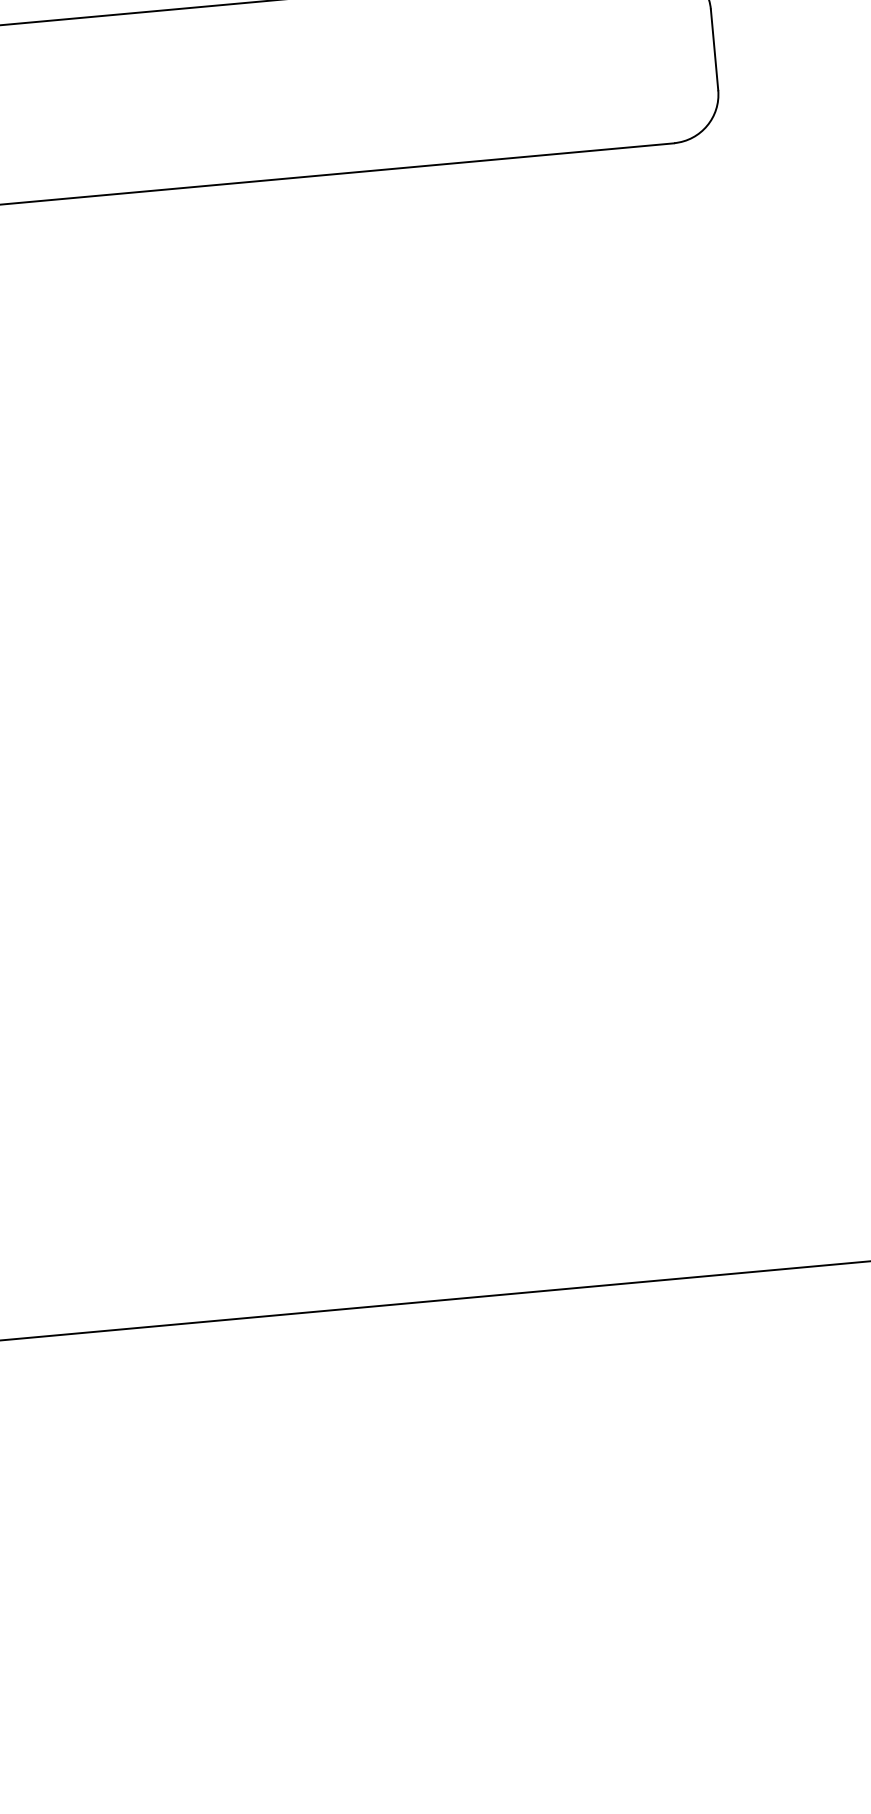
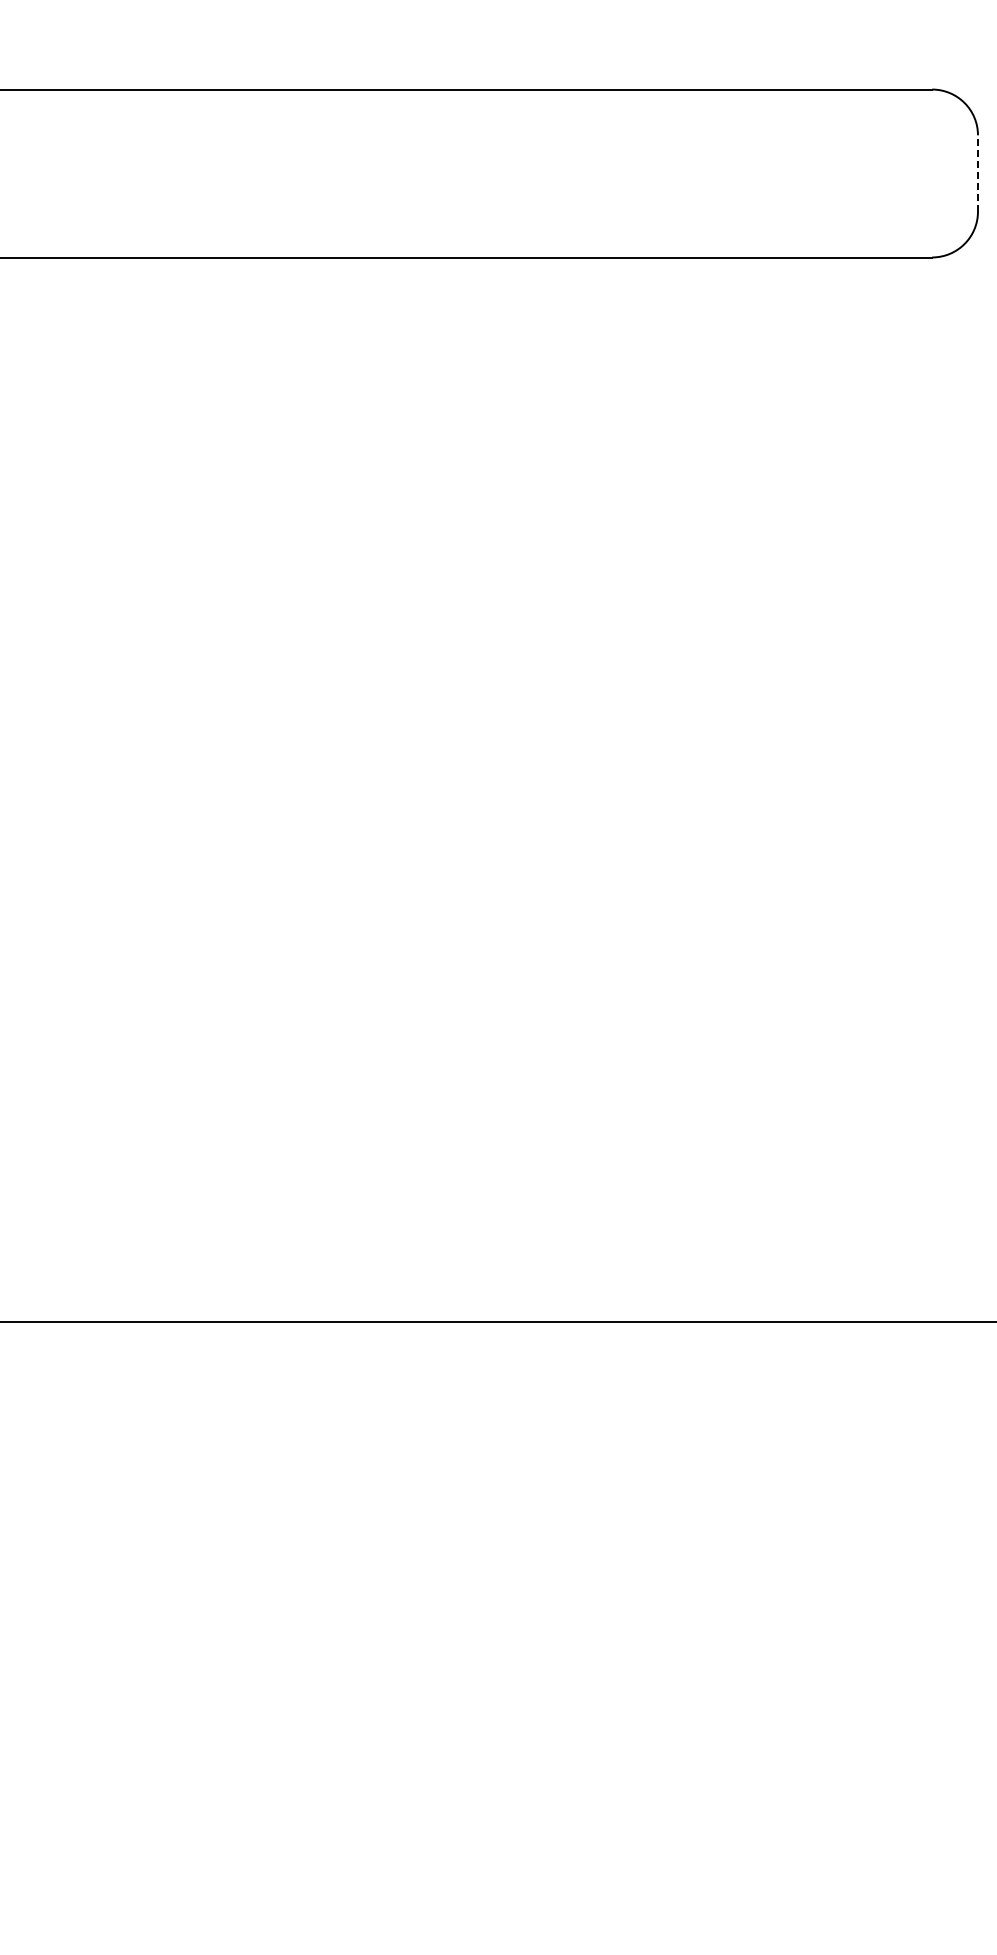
line: (714, 49) -> (977, 173), solid -> dashed

